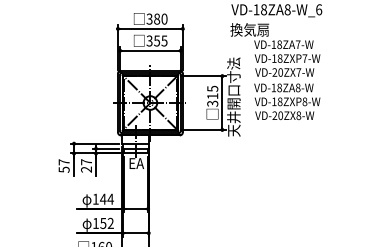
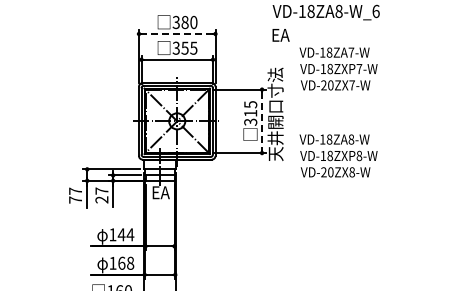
line: (150, 28) -> (177, 33), solid -> dashed
text: (249, 30) -> (294, 35), 換気扇 -> EA
text: (287, 101) -> (338, 155), moved
line: (222, 103) -> (262, 121), solid -> dashed
text: (64, 169) -> (75, 199), 57 -> 77
text: (107, 222) -> (126, 262), 152 -> 168

